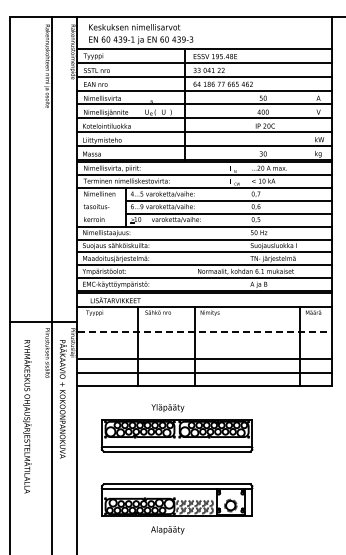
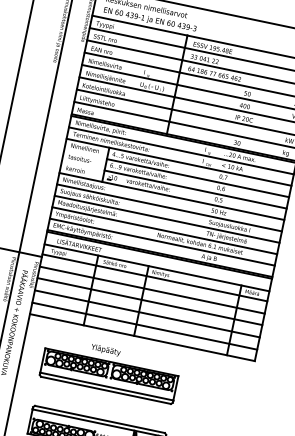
line: (204, 318) -> (154, 277), added
line: (205, 332) -> (153, 290), dashed -> solid
line: (204, 345) -> (149, 301), added

